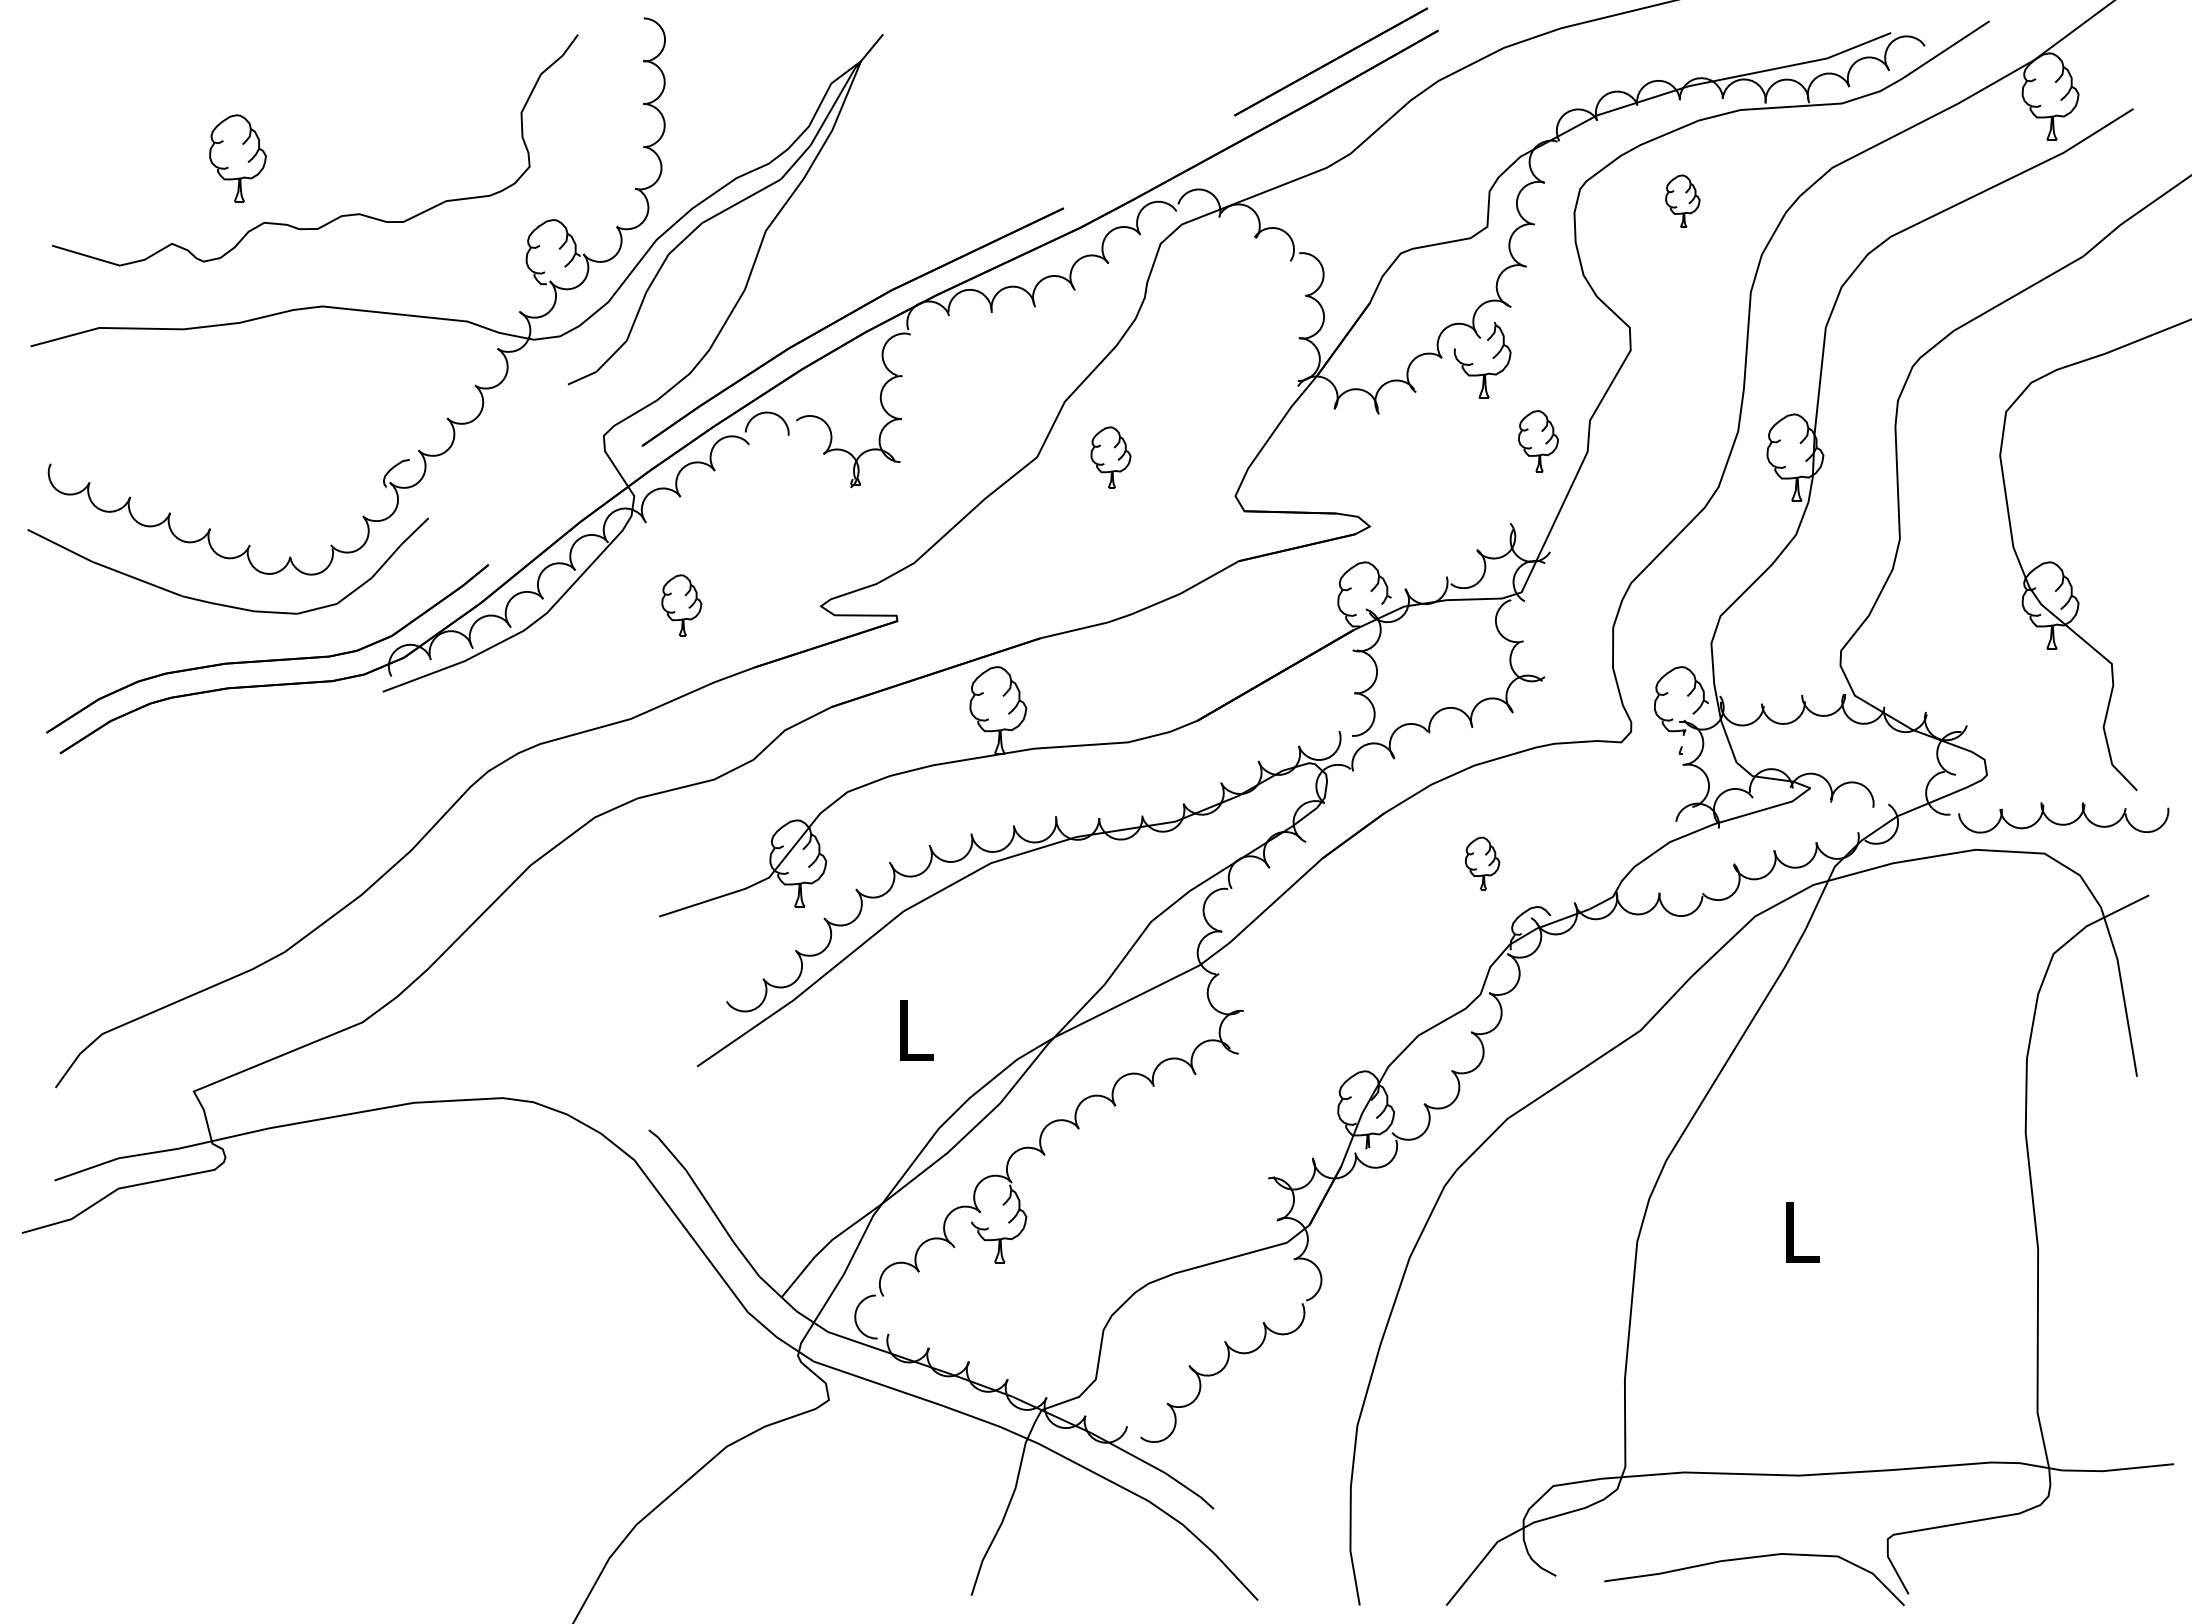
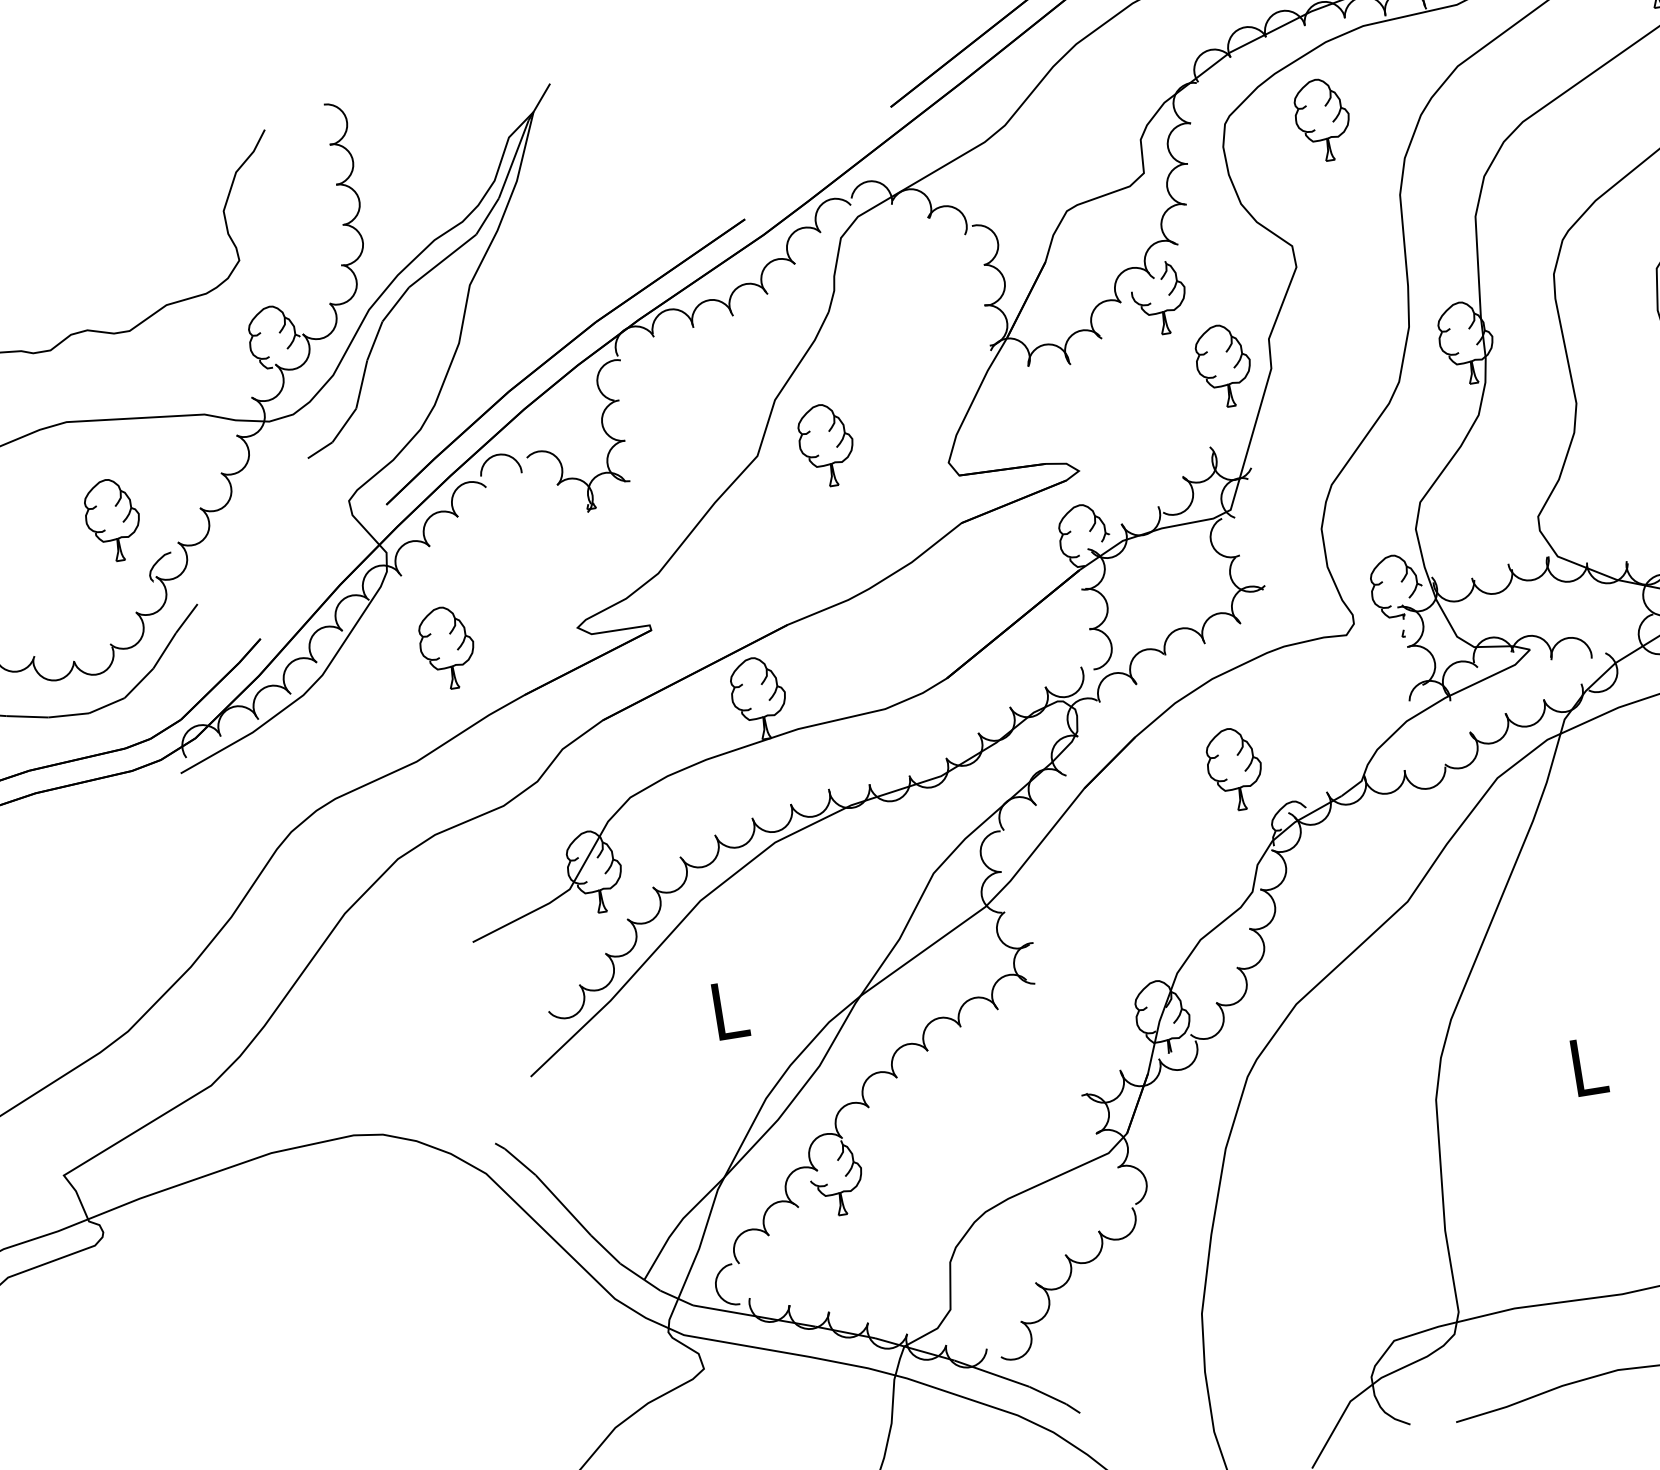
part: (1682, 201) -> (1322, 120), size x1.67
part: (354, 416) -> (113, 520), added
part: (1538, 441) -> (1223, 366), size x1.43
part: (1110, 457) -> (826, 445), size x1.43
part: (681, 605) -> (447, 647), size x1.43
part: (1482, 863) -> (1234, 769), size x1.67

